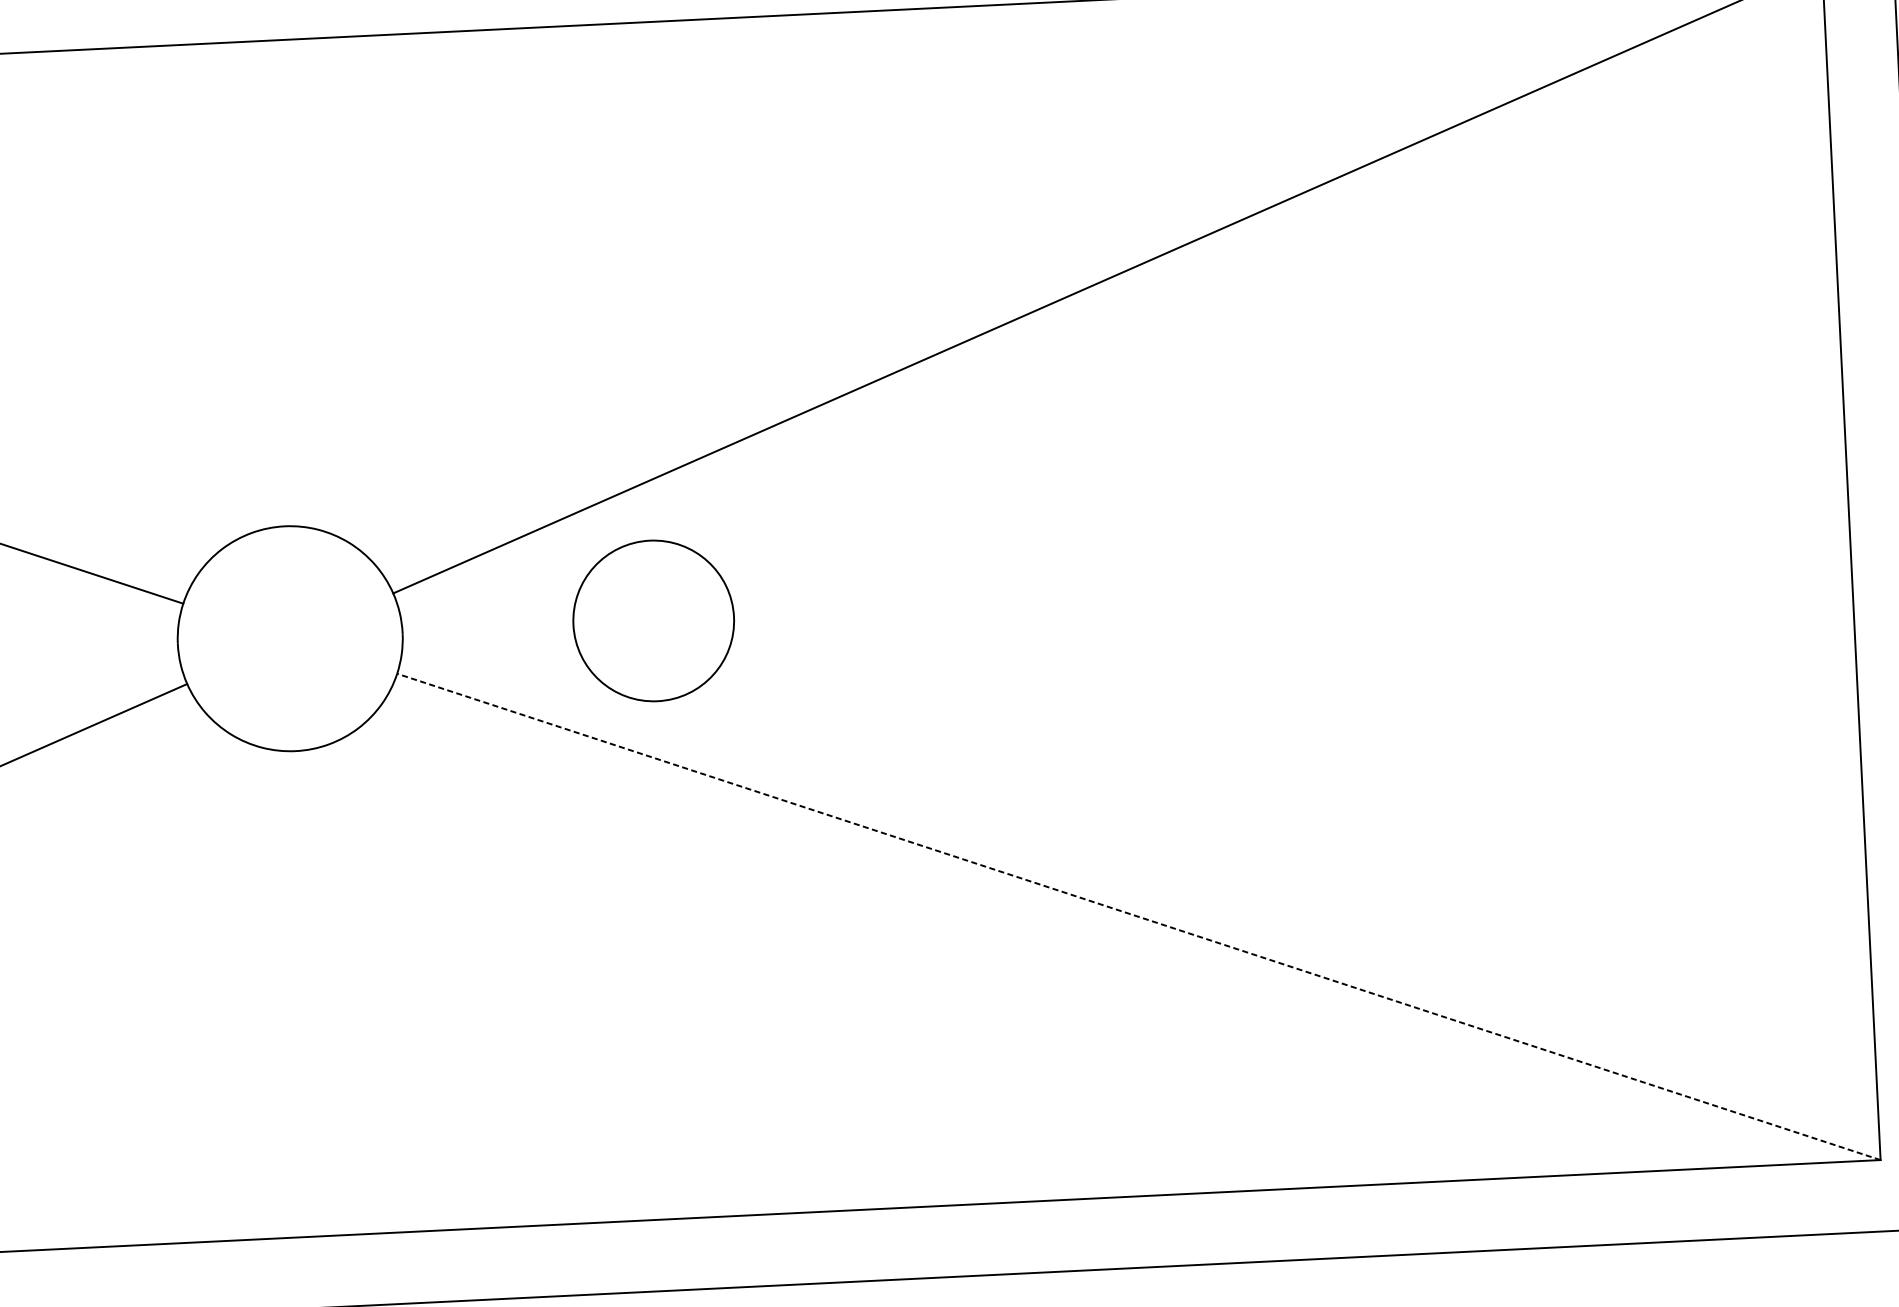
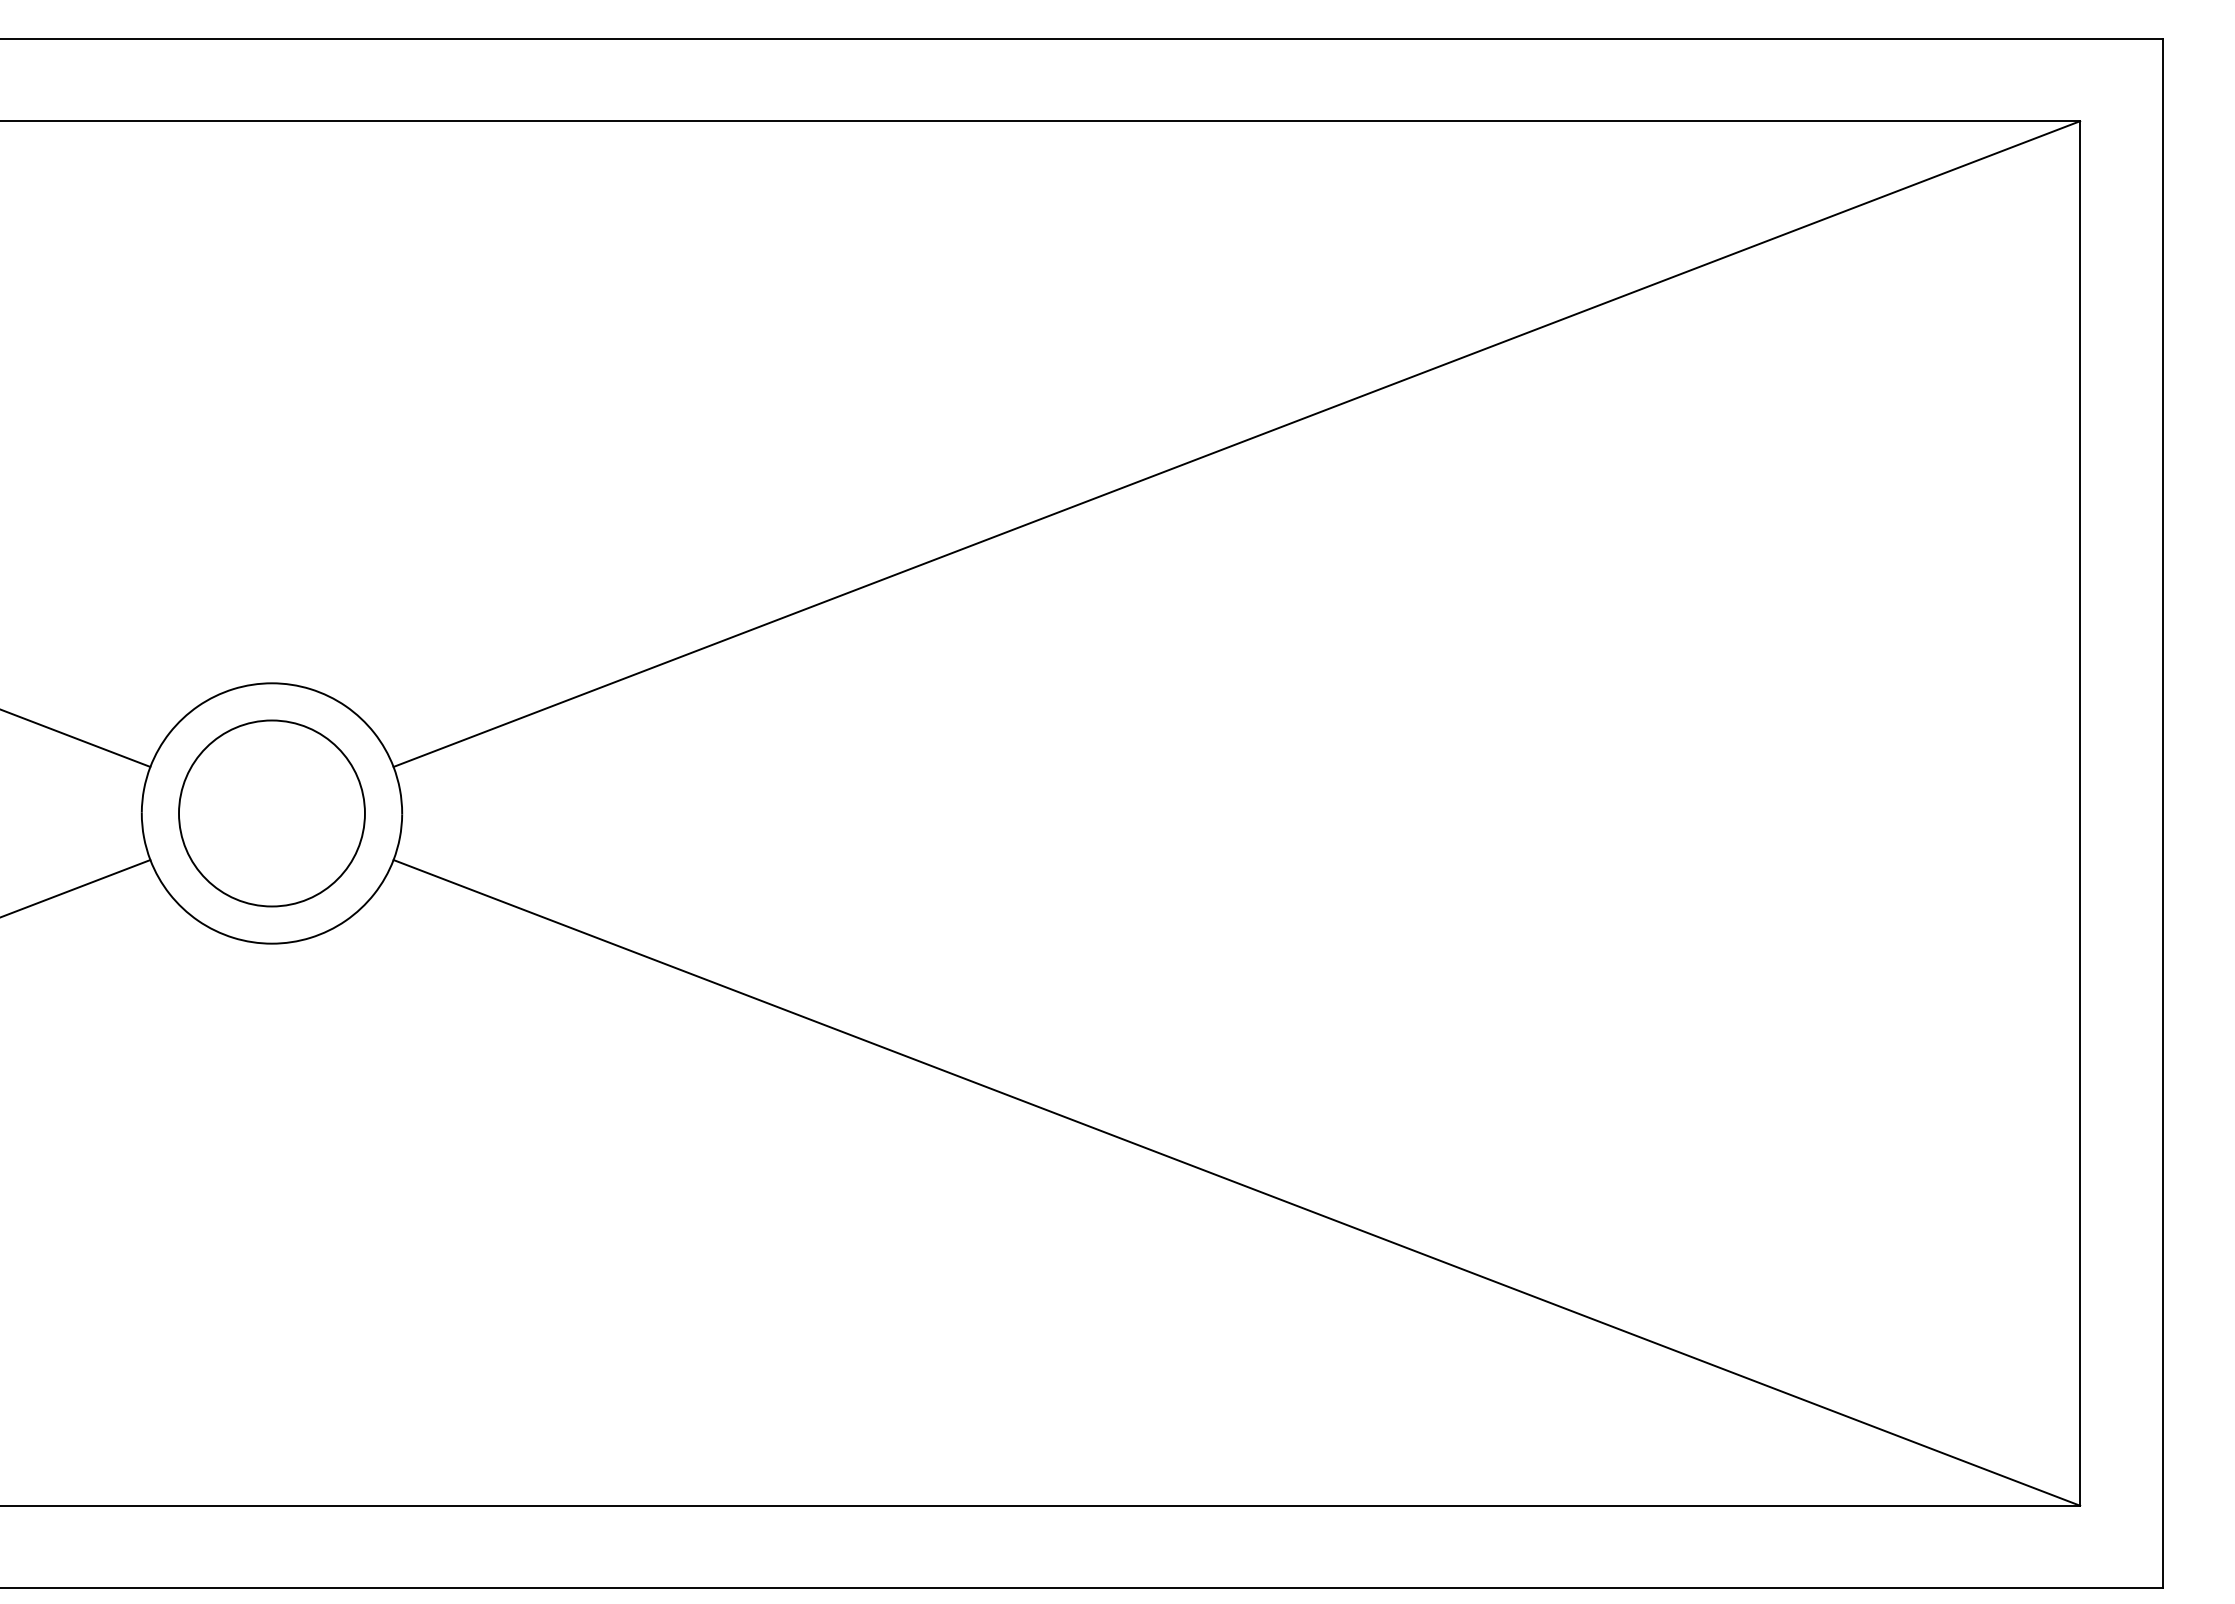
circle: (653, 620) -> (271, 813), moved
line: (1138, 916) -> (1236, 1182), dashed -> solid

